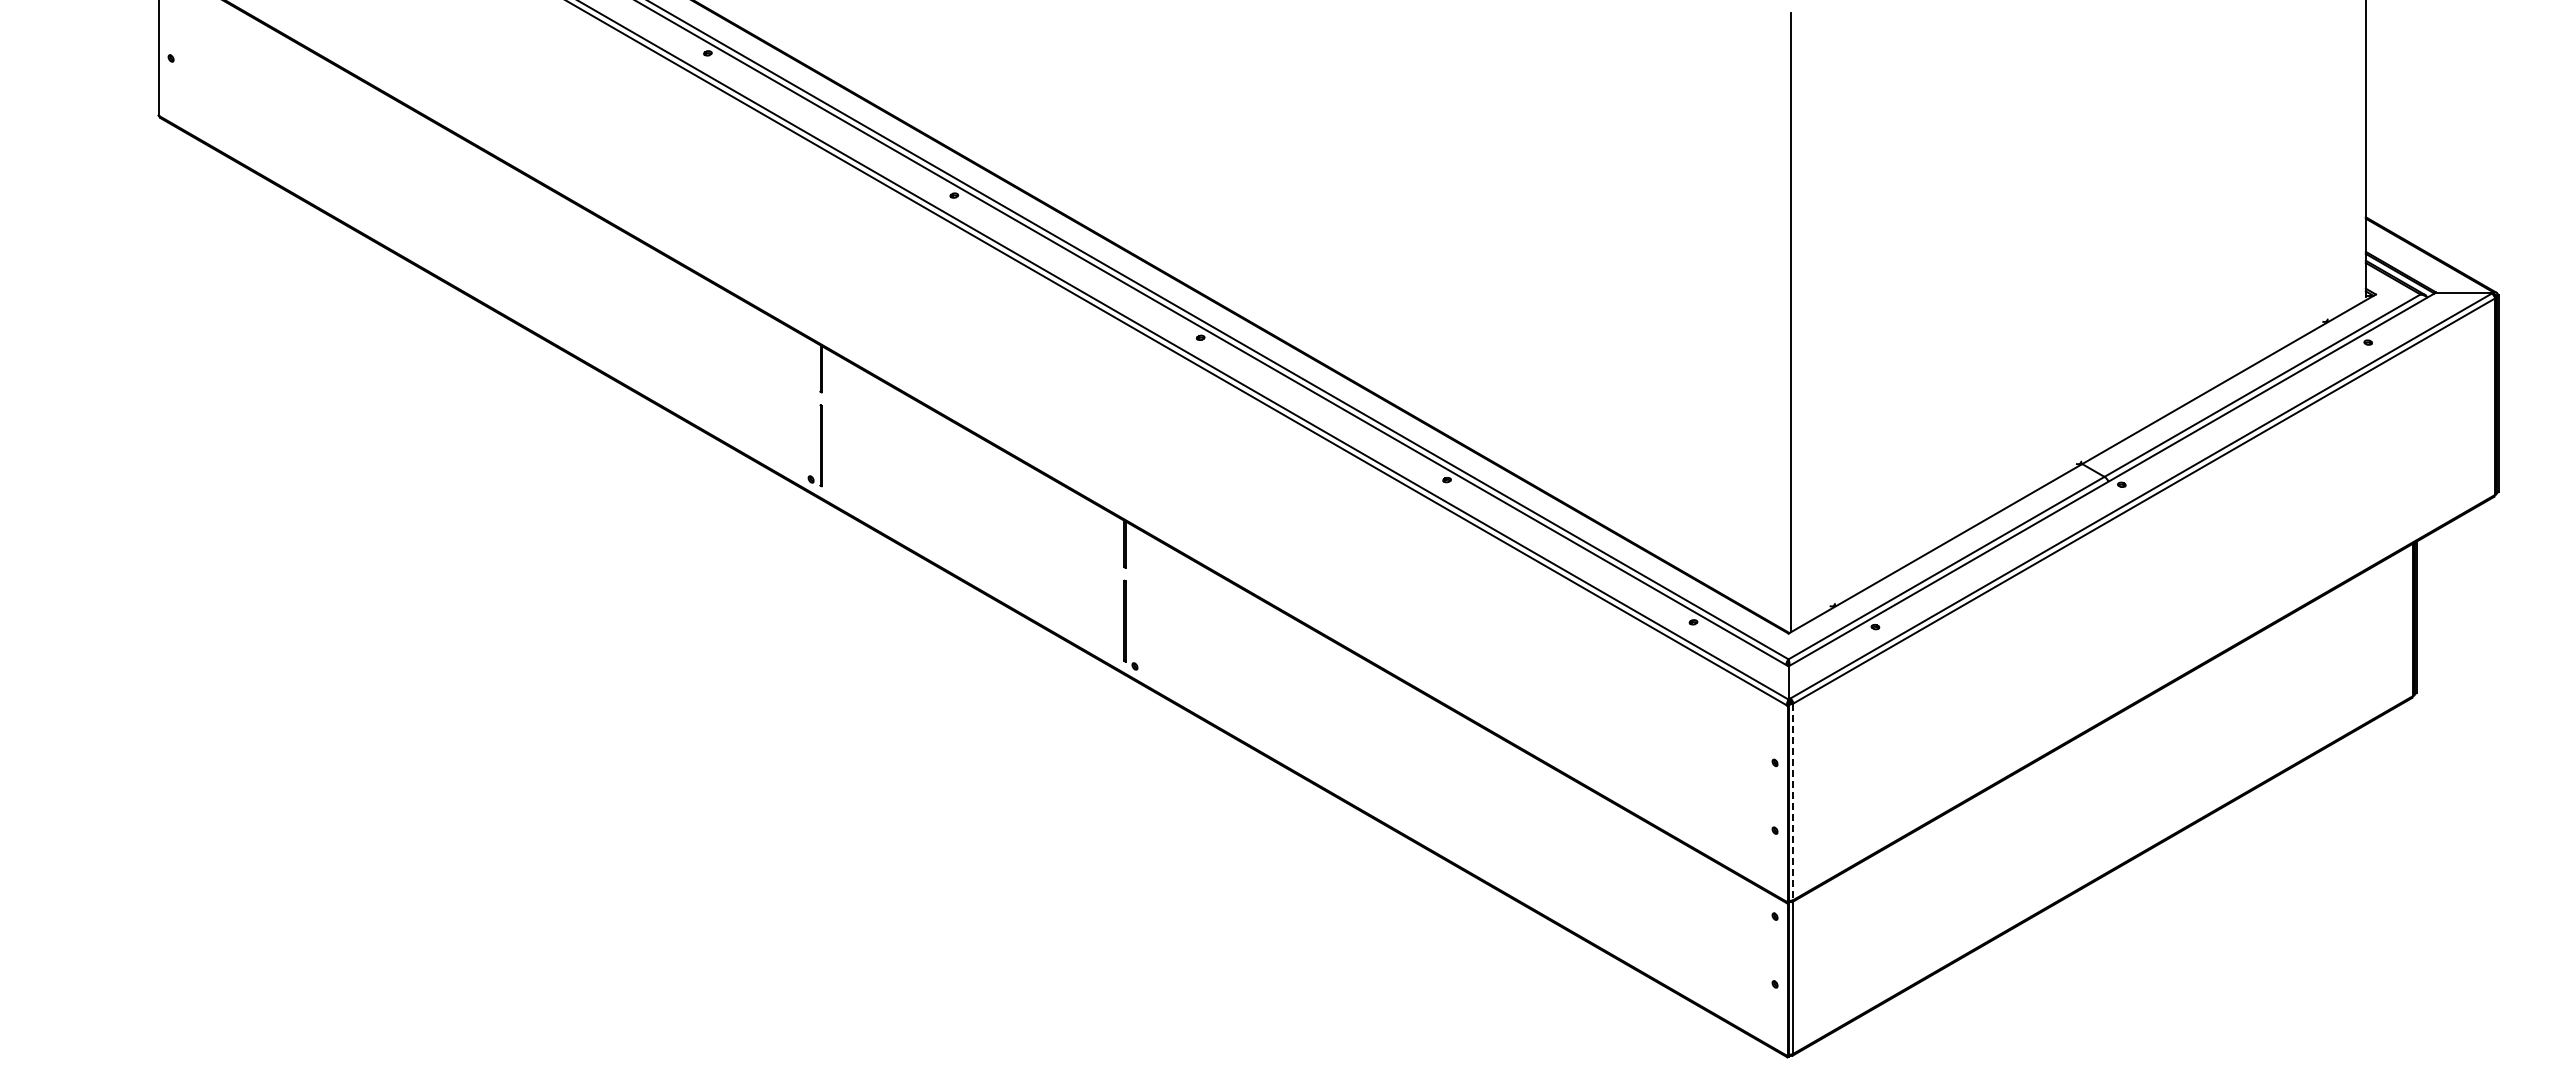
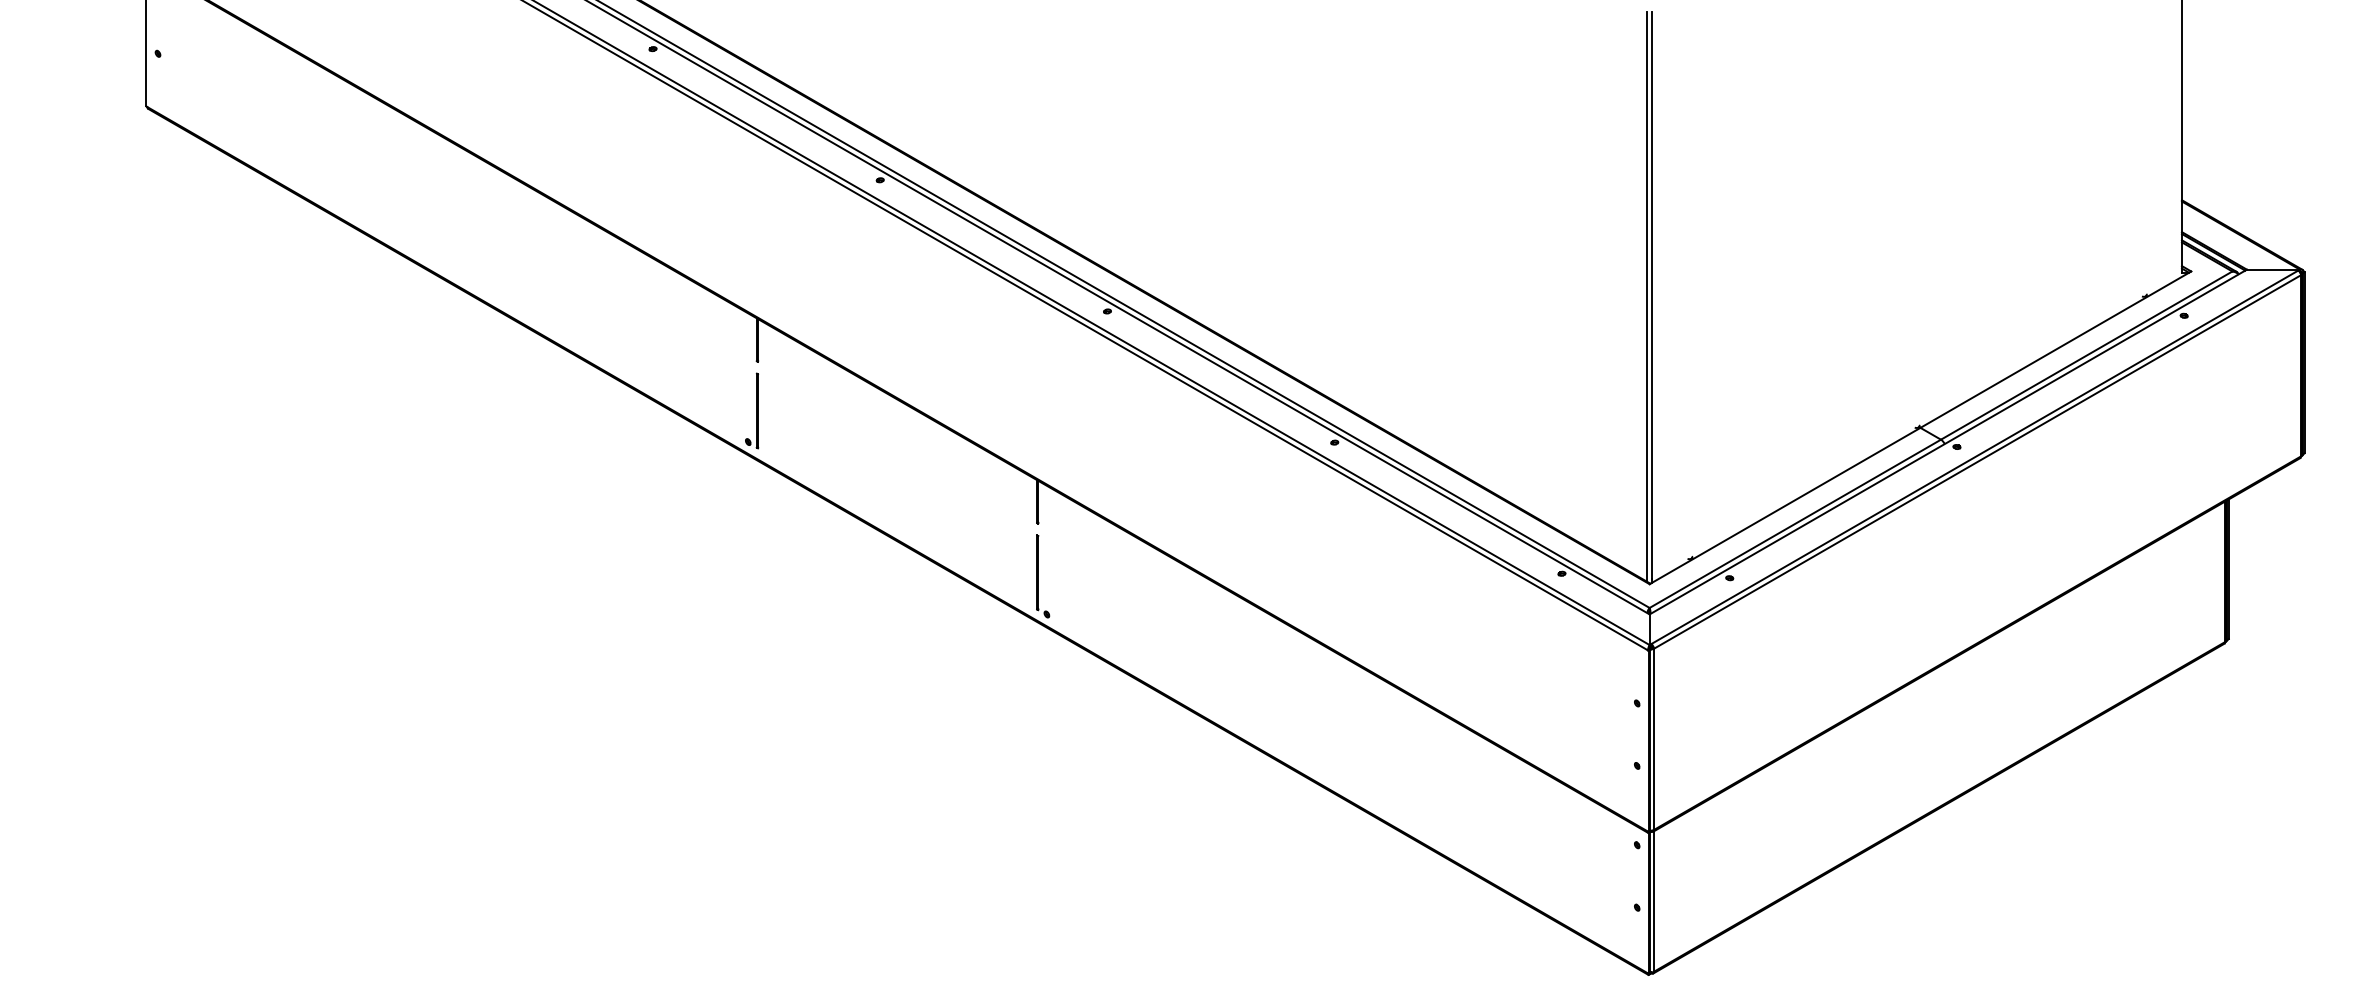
line: (1786, 321) -> (1647, 296), added
line: (1793, 802) -> (1654, 739), dashed -> solid

